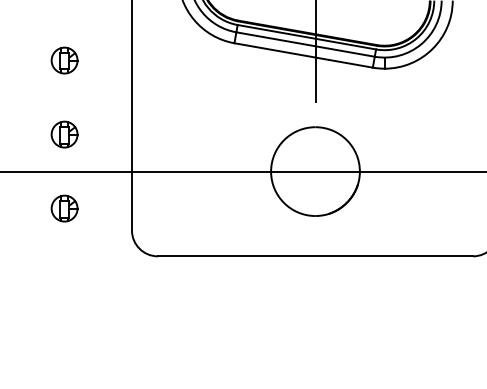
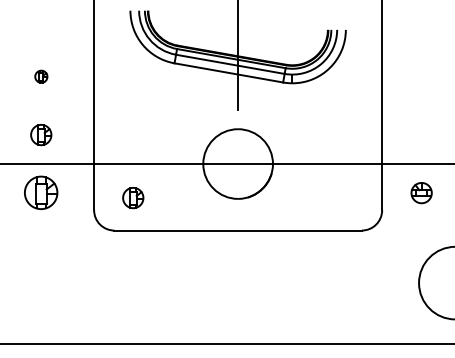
part: (64, 60) -> (41, 76), size x0.6
part: (64, 209) -> (41, 193), size x1.6
part: (182, 215) -> (133, 198), added

